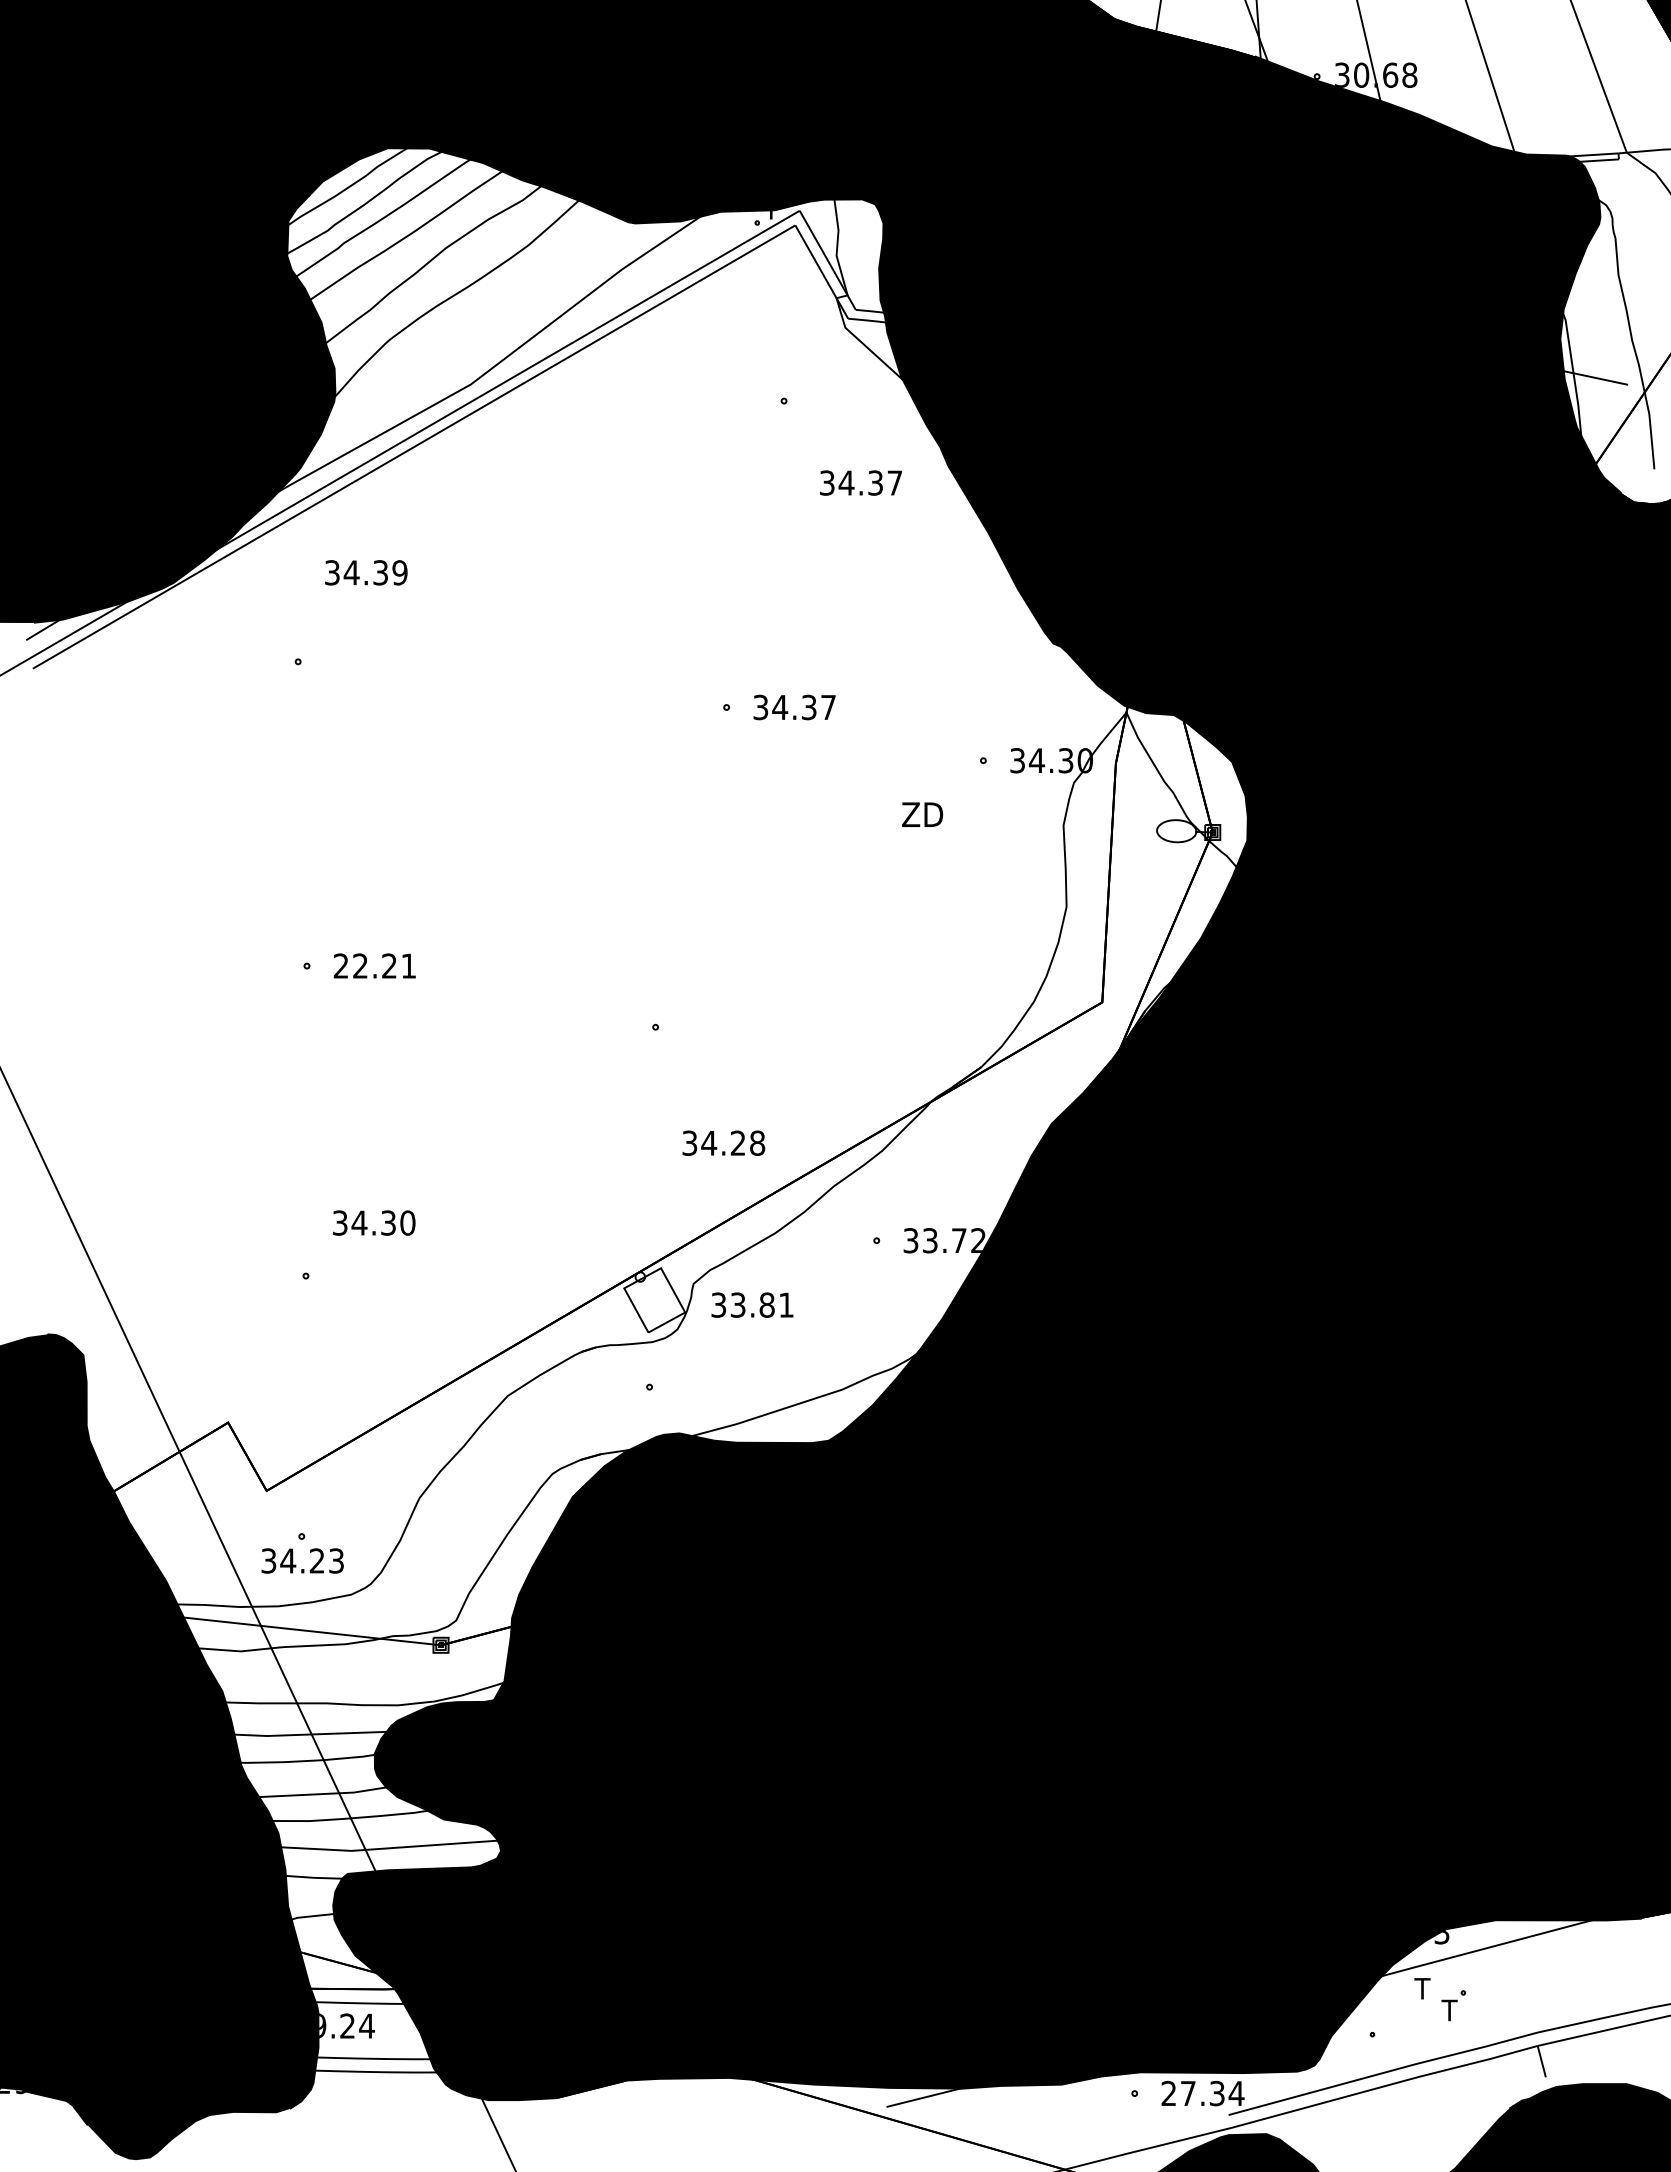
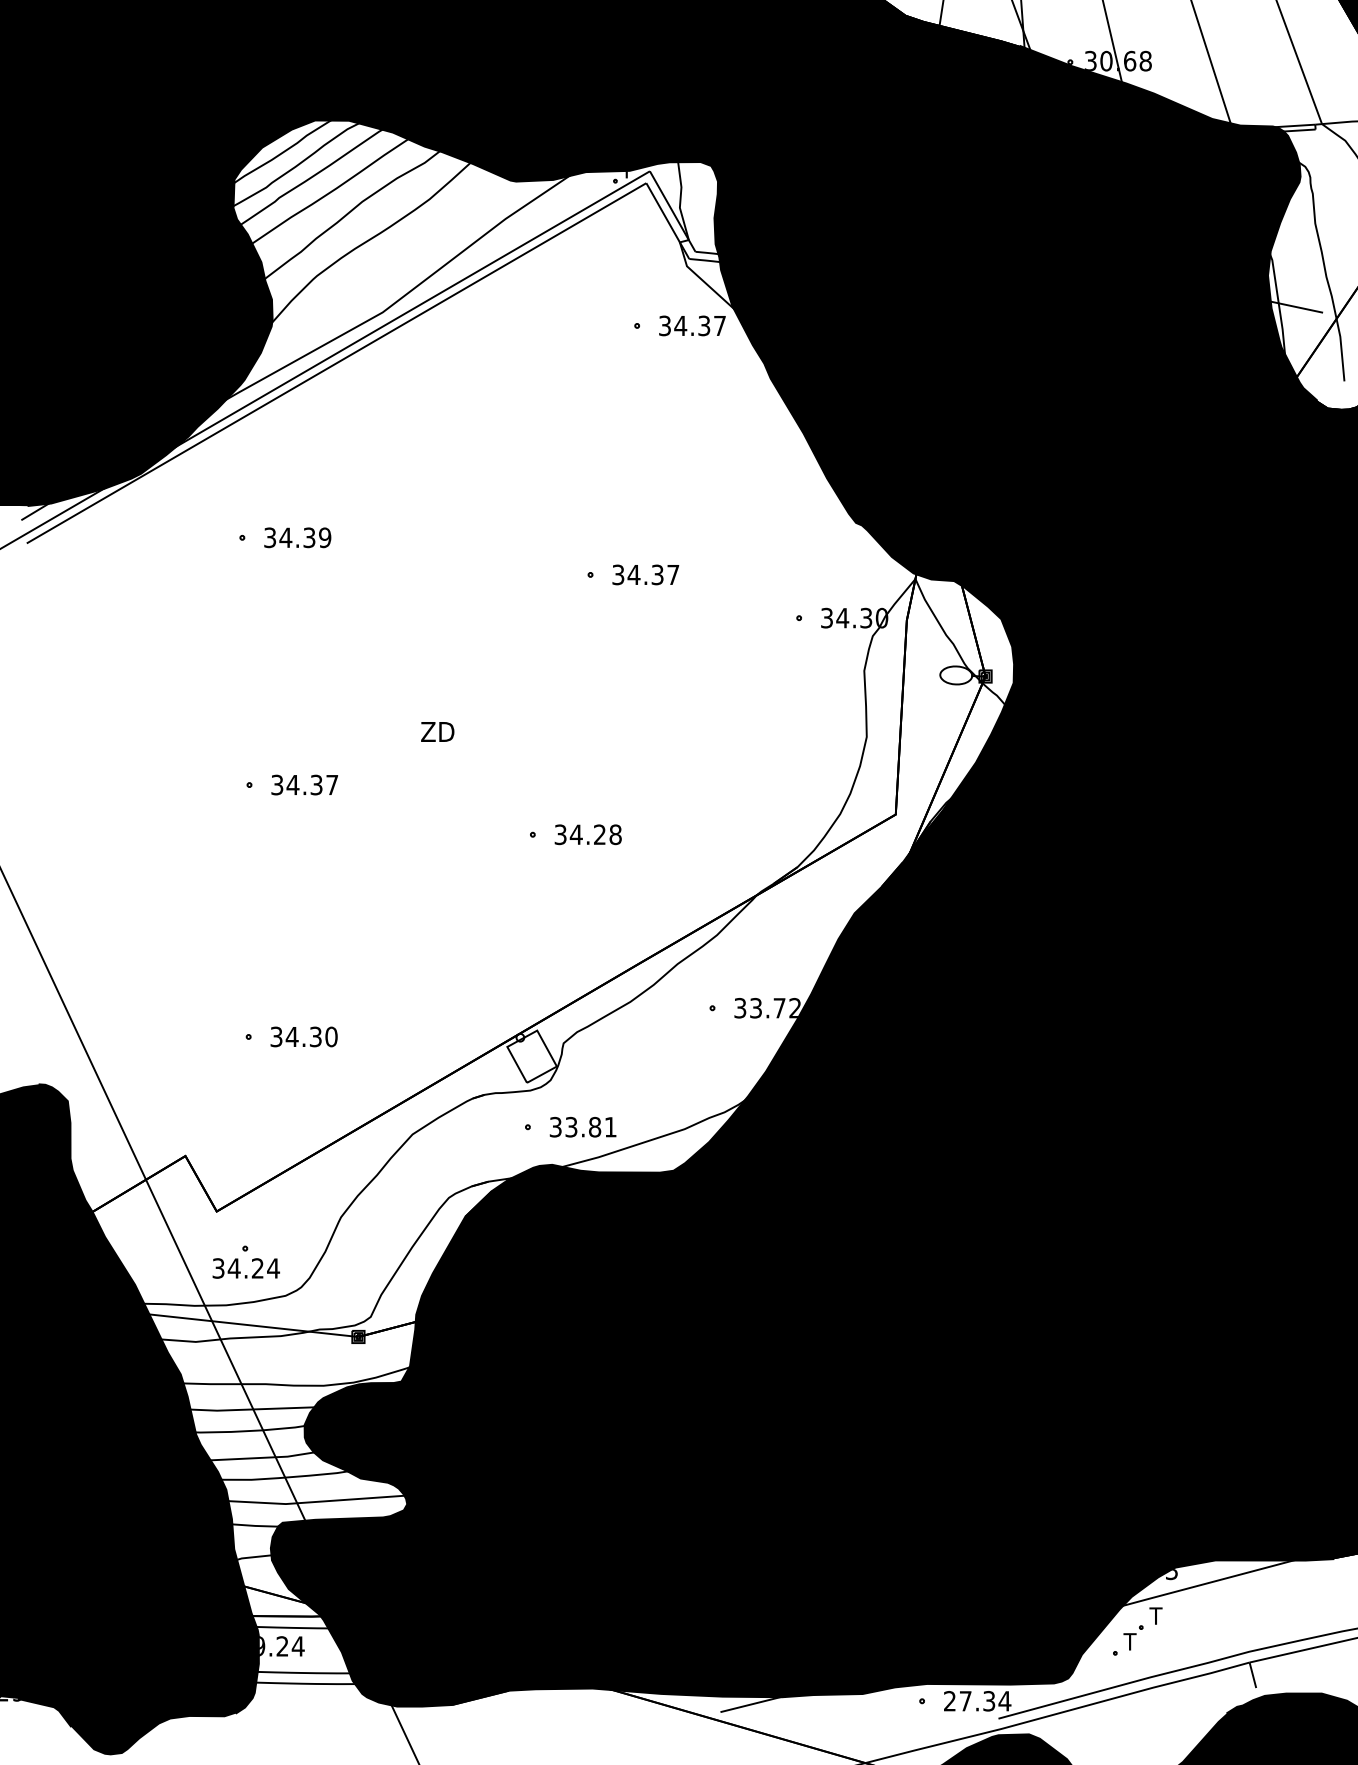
text: (861, 482) -> (692, 325), moved
text: (366, 572) -> (297, 537), moved
text: (922, 814) -> (437, 731), moved
text: (374, 965) -> (304, 784), 22.21 -> 34.37
text: (723, 1142) -> (587, 834), moved
text: (374, 1222) -> (304, 1036), moved
text: (752, 1304) -> (583, 1126), moved
text: (336, 1560) -> (273, 1268), 34.23 -> 34.24
part: (1453, 2005) -> (1133, 1637), moved

